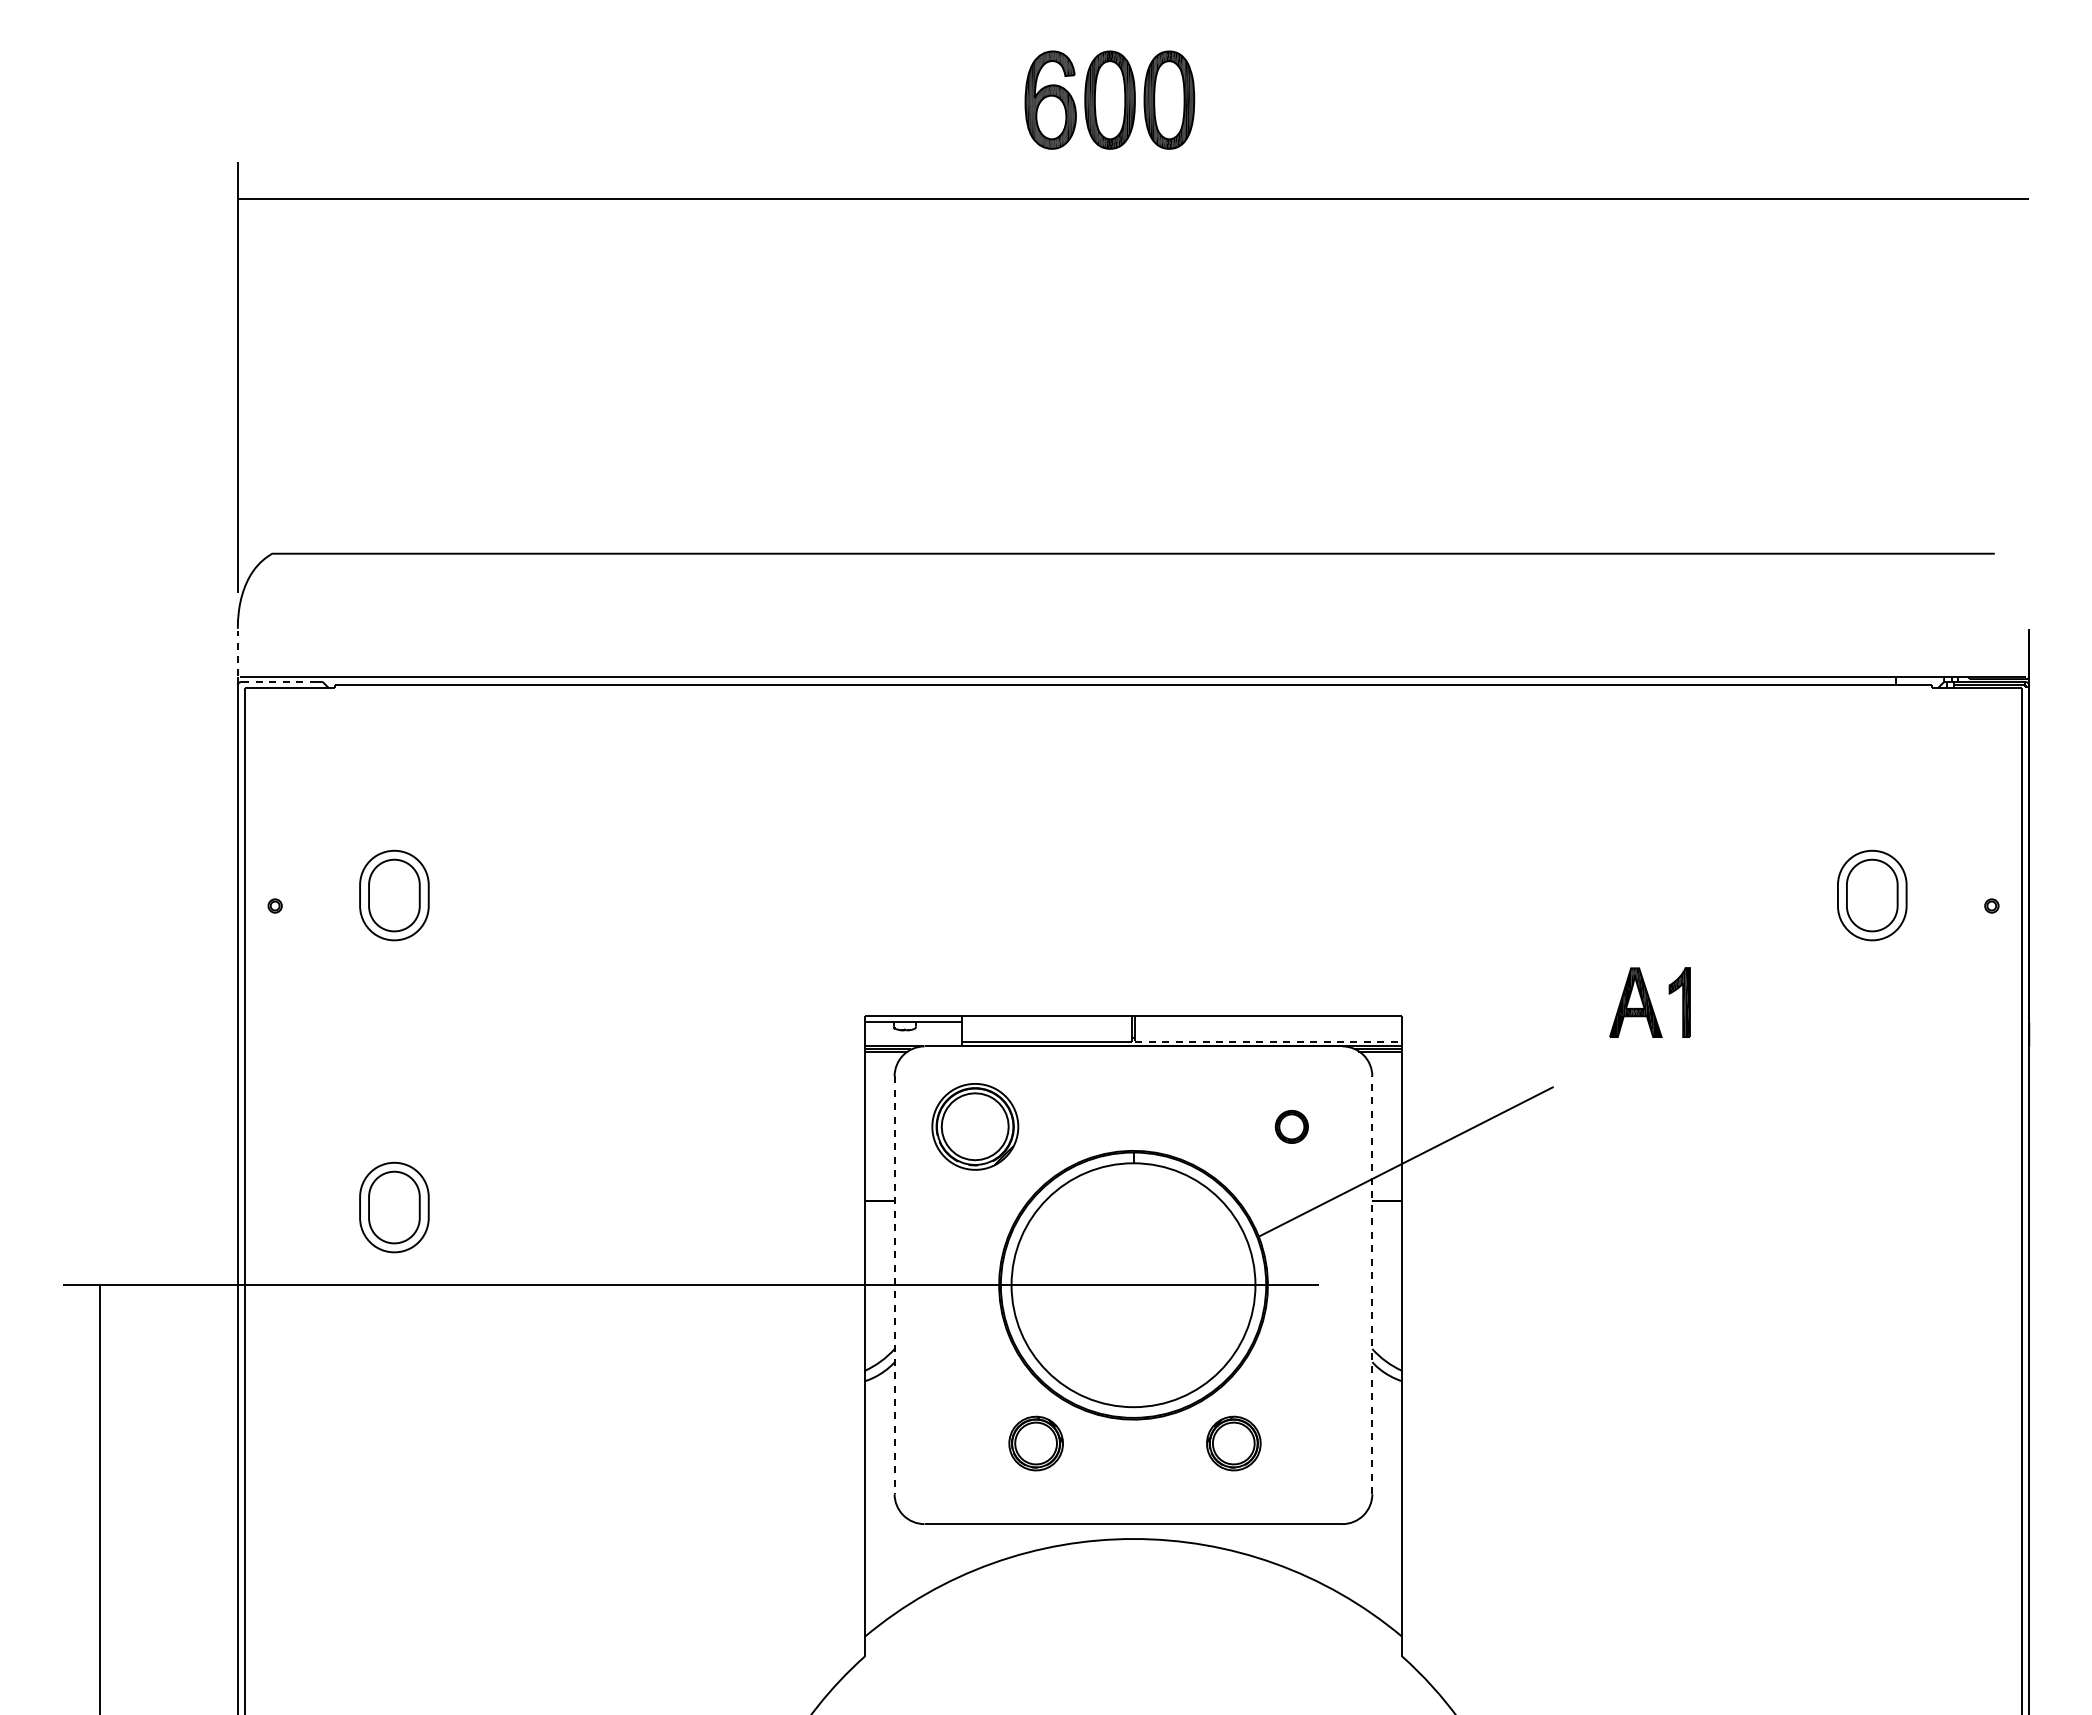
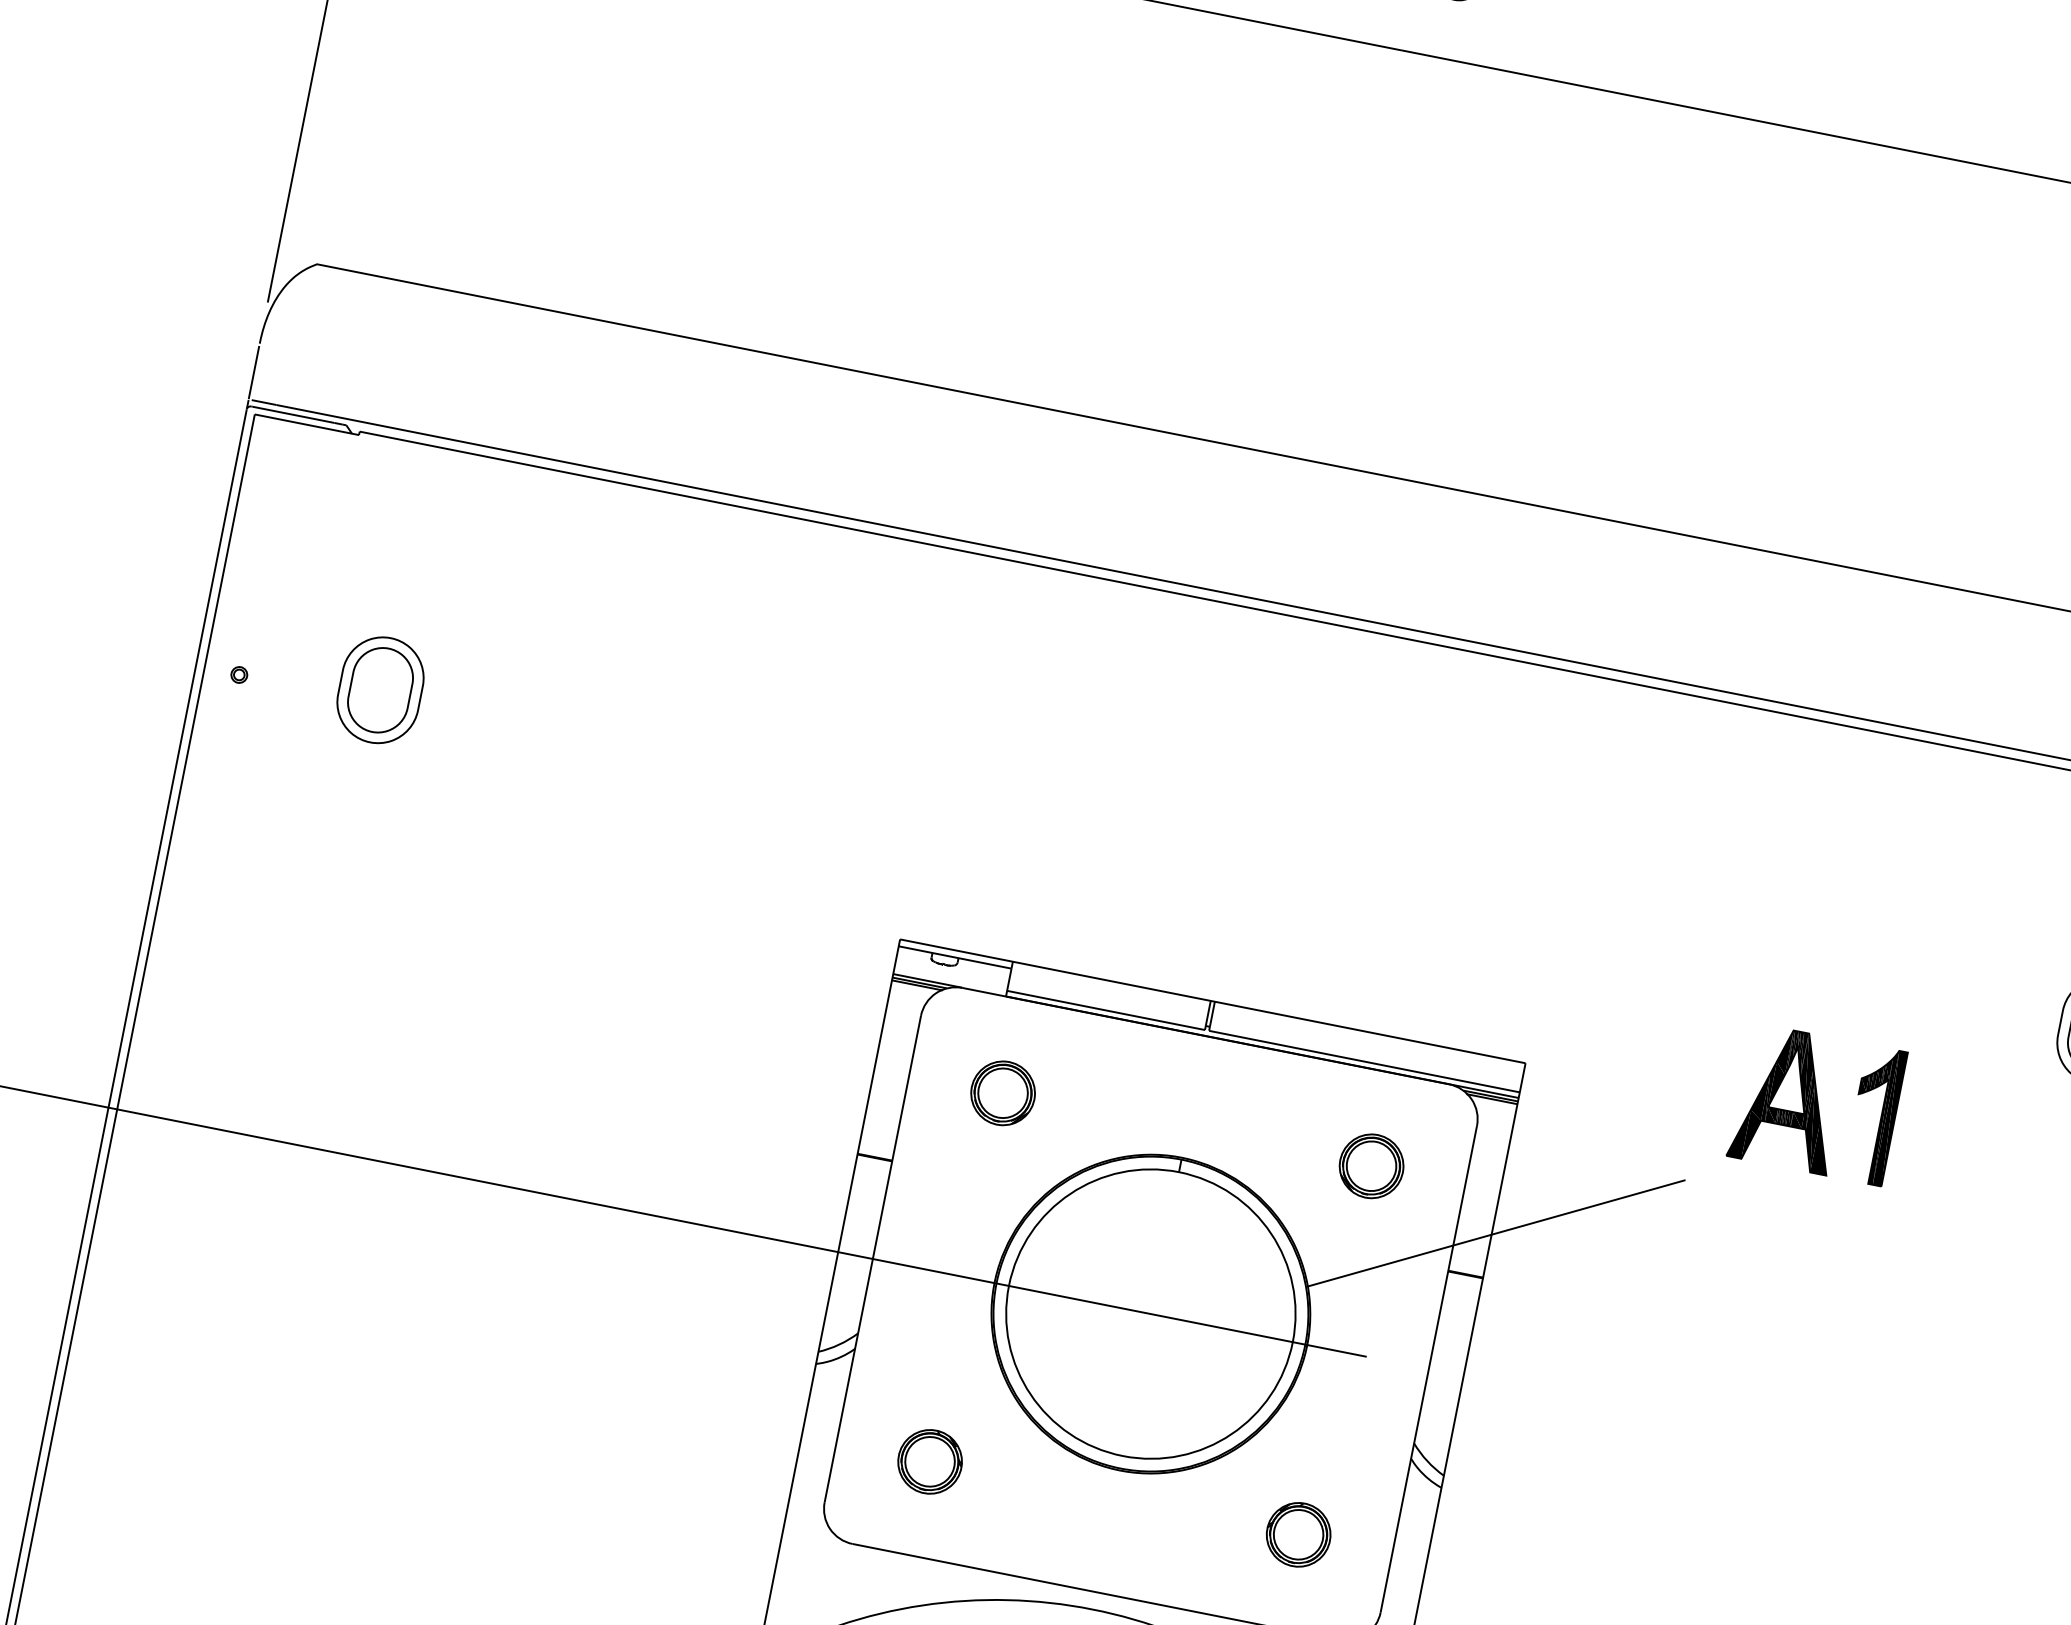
line: (237, 653) -> (253, 372), dashed -> solid
line: (277, 682) -> (293, 415), dashed -> solid
part: (1649, 1002) -> (1816, 1103), size x1.67
line: (1269, 1041) -> (1365, 1061), dashed -> solid
part: (974, 1126) -> (1002, 1092), size x0.62
part: (1291, 1126) -> (1371, 1165), size x1.67
part: (394, 1207) -> (308, 1053), removed
line: (894, 1285) -> (872, 1259), dashed -> solid
line: (1372, 1285) -> (1428, 1369), dashed -> solid
part: (1035, 1443) -> (929, 1461), moved
part: (1233, 1443) -> (1298, 1534), moved

